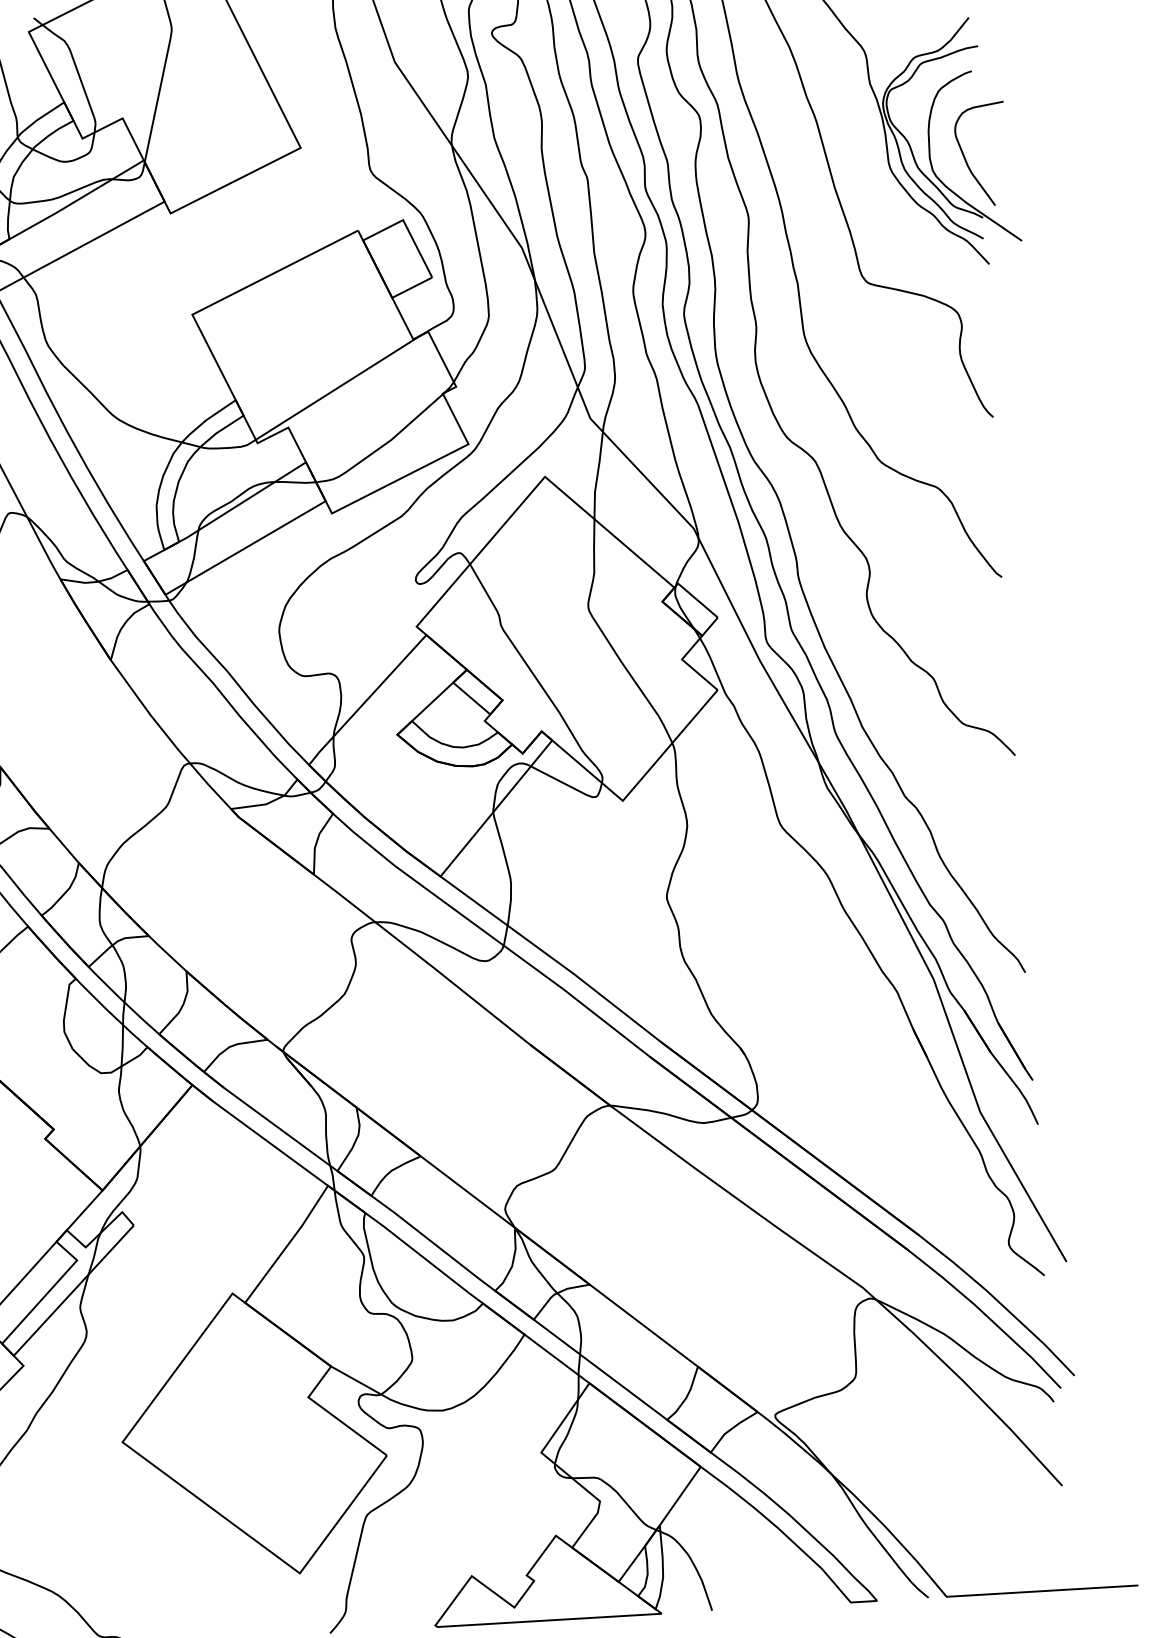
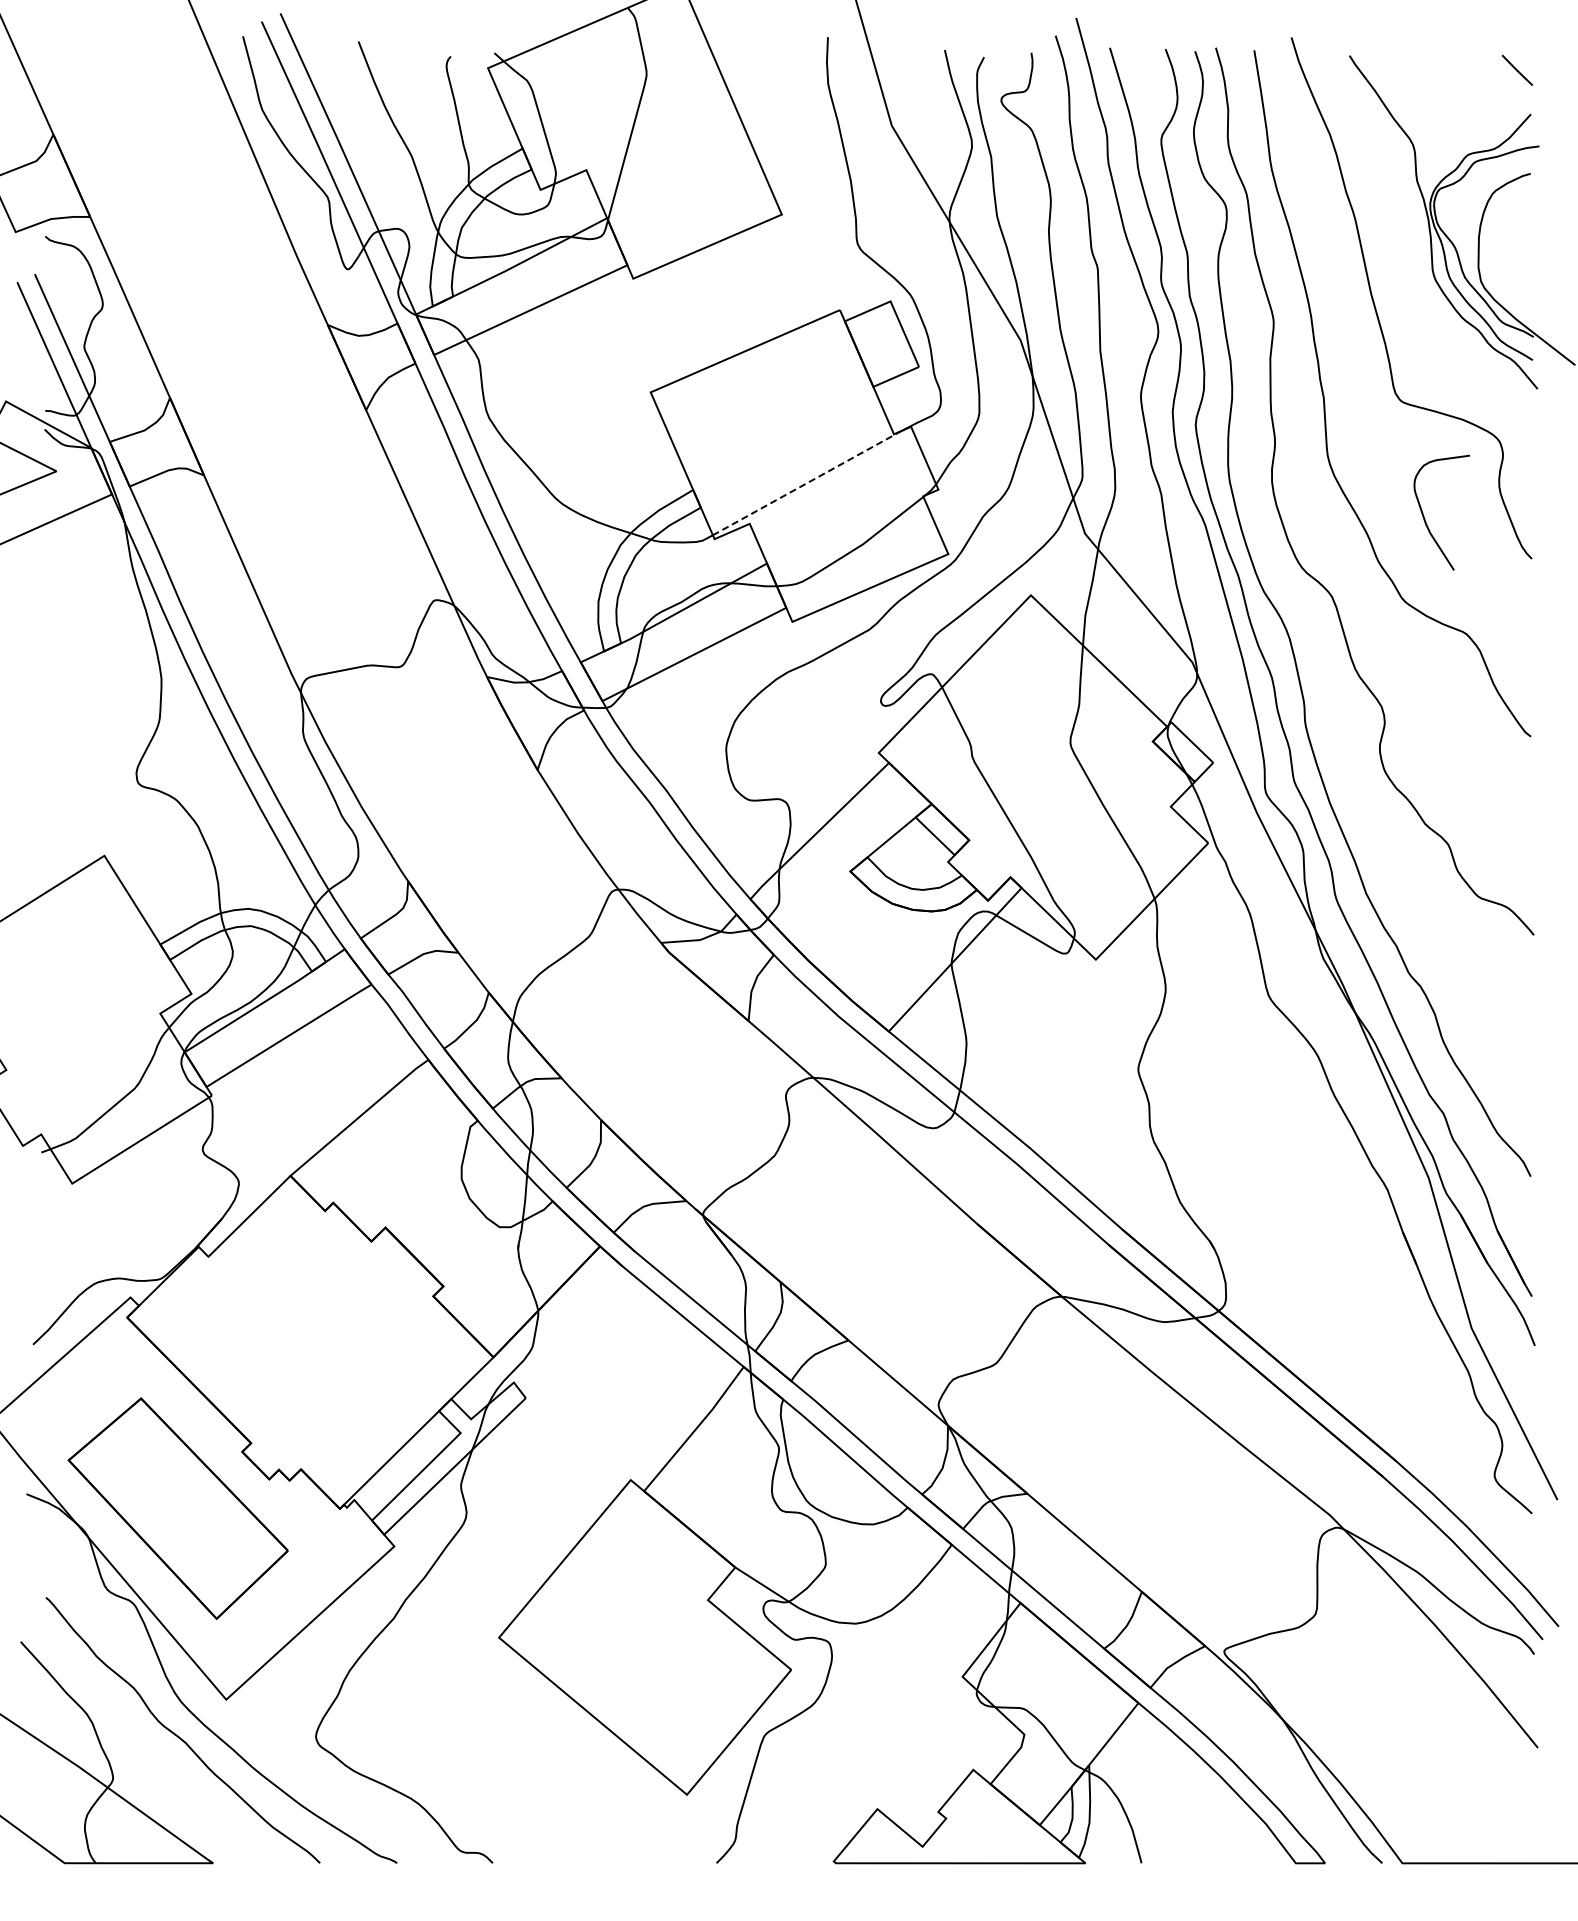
curve: (966, 160) -> (1425, 518), moved
line: (338, 388) -> (807, 483), solid -> dashed

